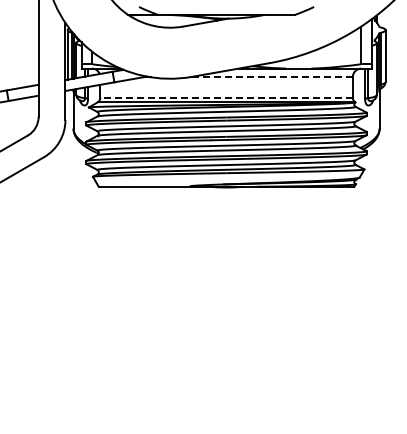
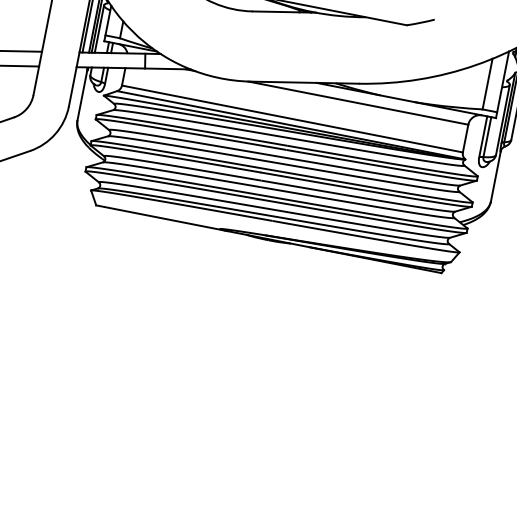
line: (270, 77) -> (357, 103), dashed -> solid
line: (226, 97) -> (292, 118), dashed -> solid

